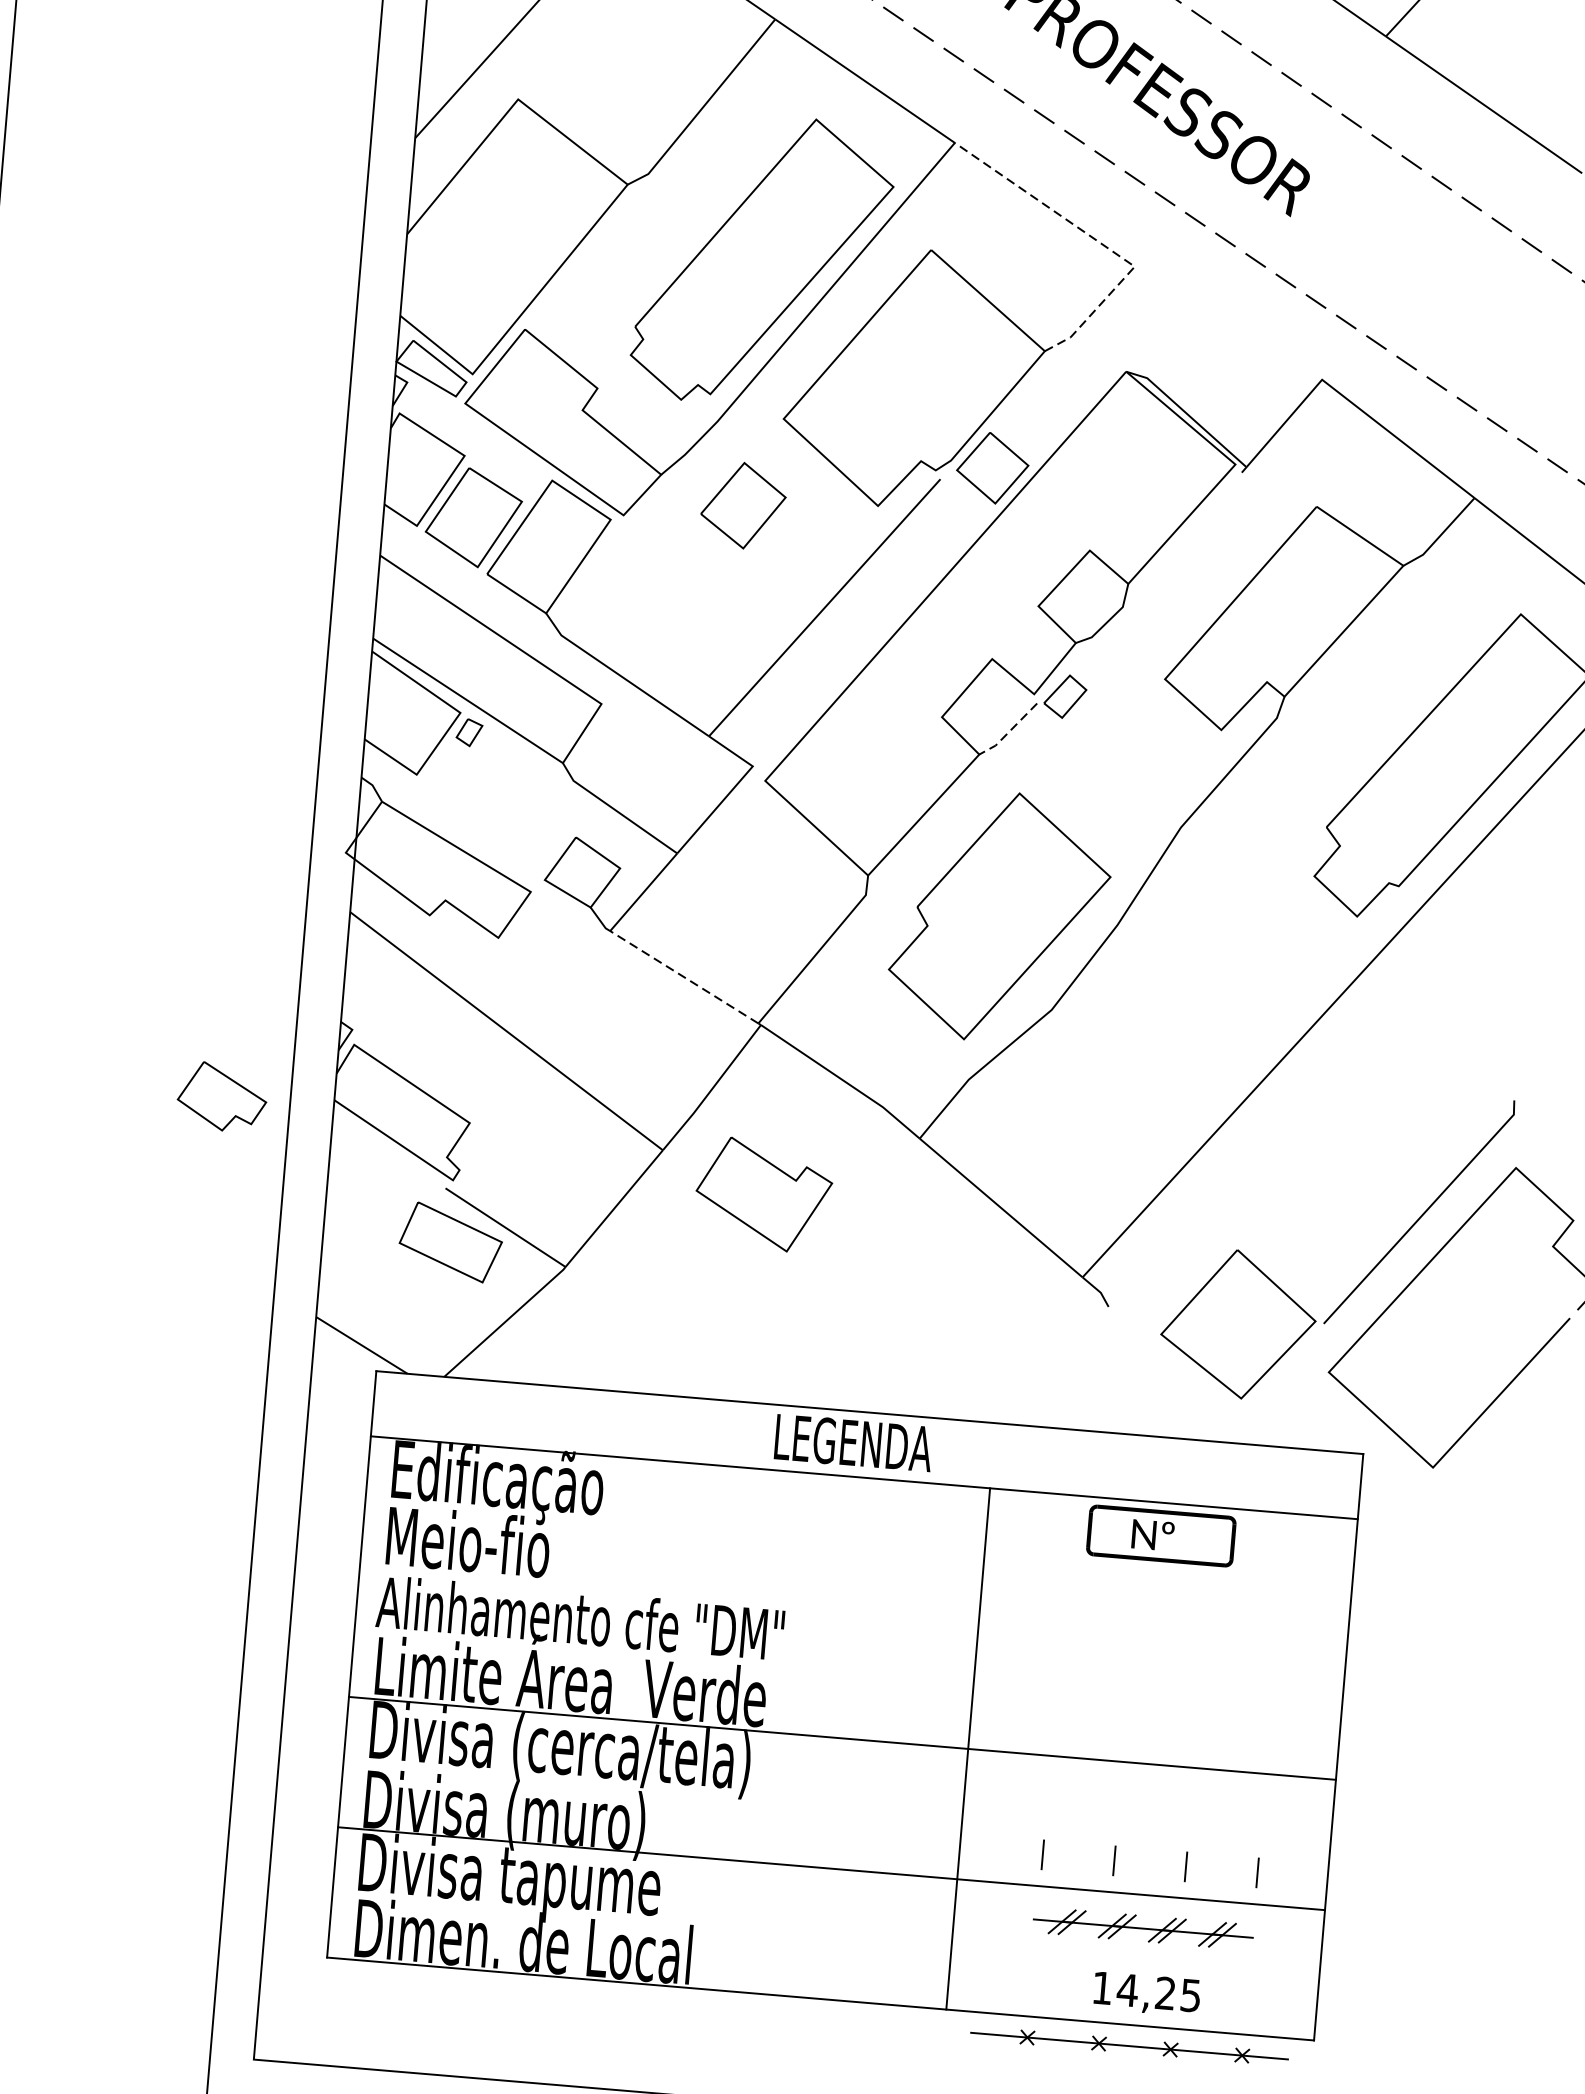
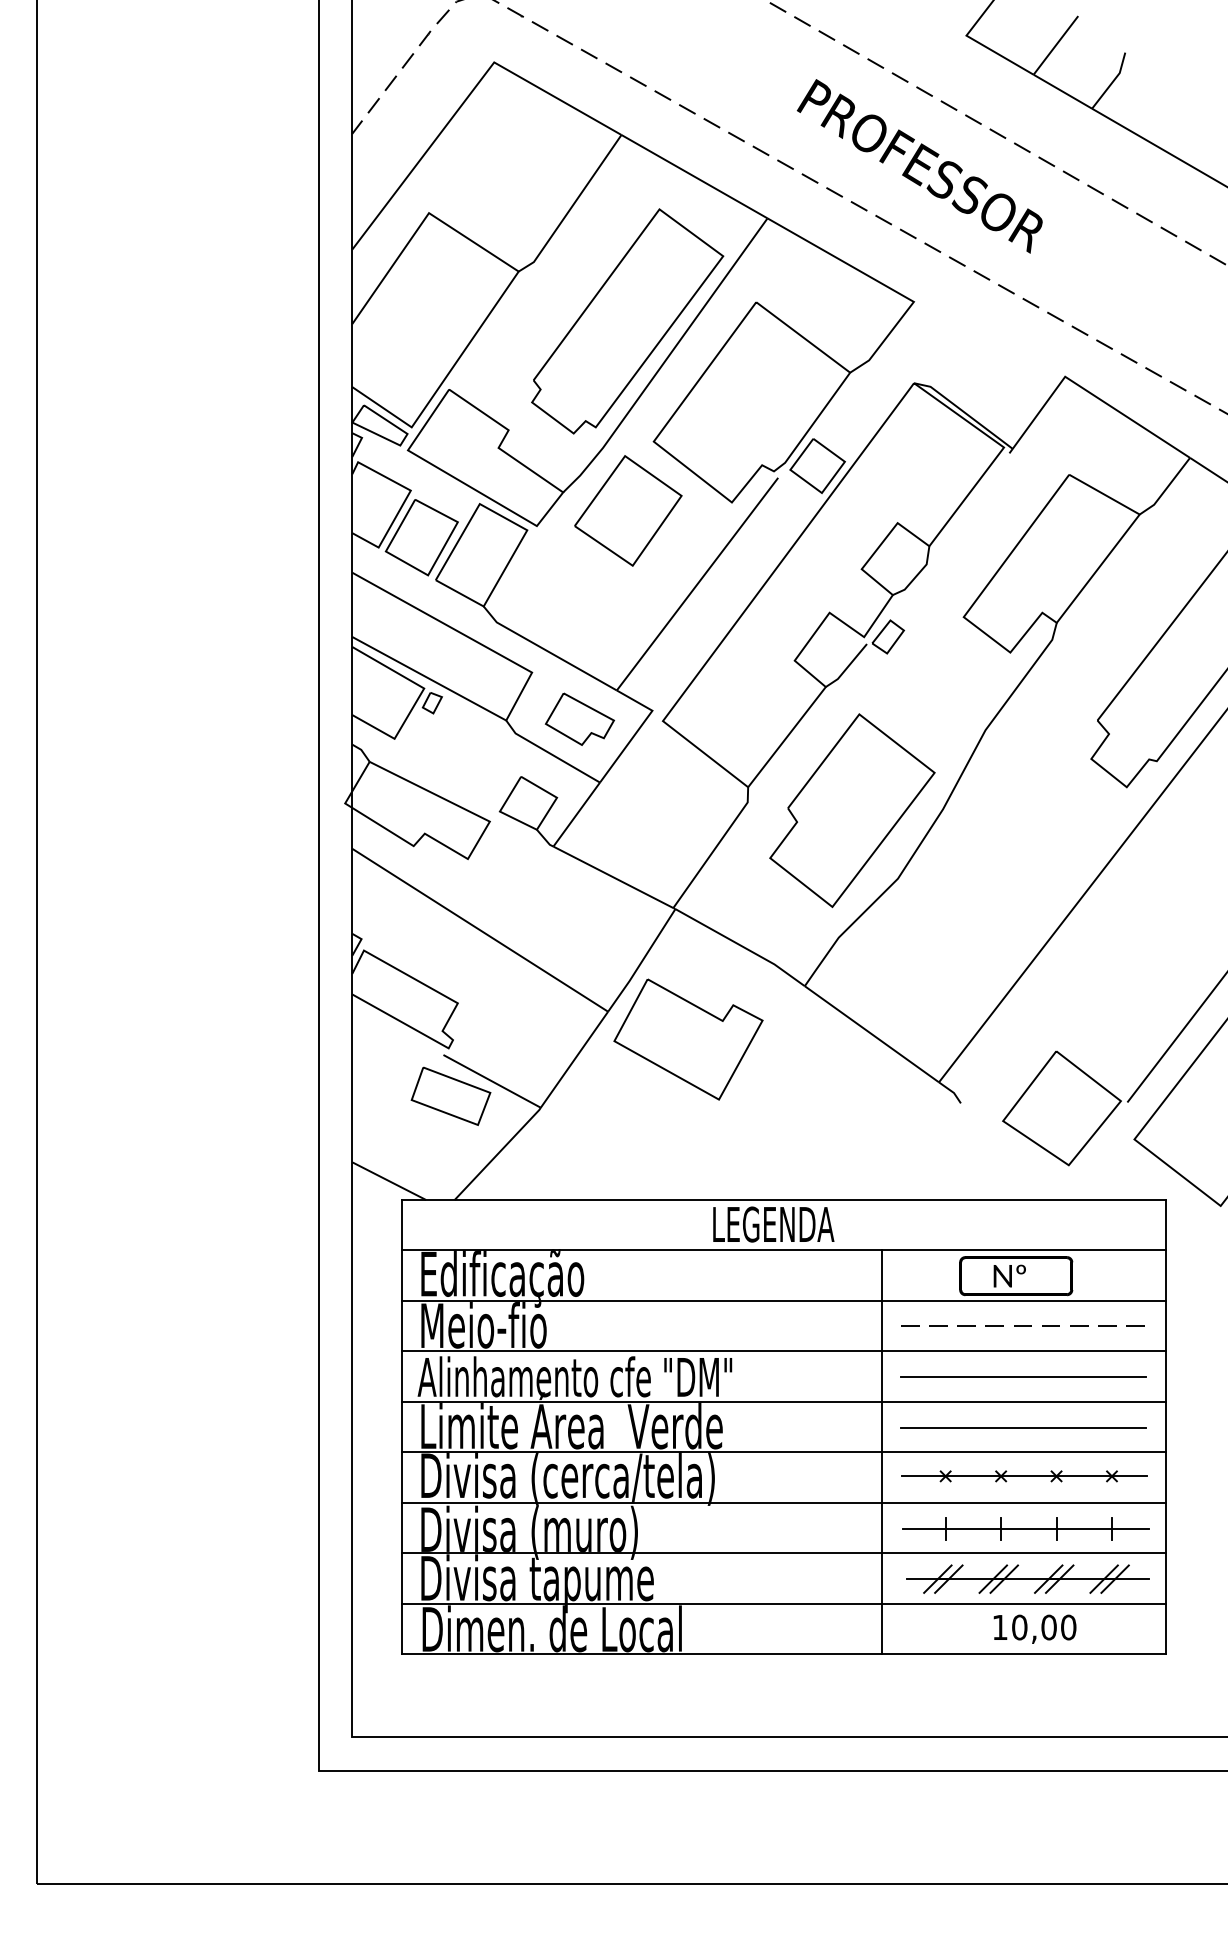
line: (1097, 240) -> (883, 284), dashed -> solid
part: (743, 505) -> (628, 510), size x1.67
line: (1009, 731) -> (847, 667), dashed -> solid
line: (683, 977) -> (612, 877), dashed -> solid
part: (221, 1096) -> (579, 718), moved
part: (763, 1194) -> (688, 1039), size x1.43
line: (859, 1542) -> (784, 1300), added
line: (1164, 1600) -> (1022, 1325), added
line: (853, 1608) -> (784, 1351), added
line: (1159, 1667) -> (1023, 1377), added
line: (848, 1672) -> (784, 1401), added
line: (1154, 1732) -> (1023, 1427), added
line: (837, 1803) -> (784, 1502), added
line: (1145, 1862) -> (1025, 1528), added
part: (1143, 1927) -> (1027, 1578), size x1.43
line: (826, 1933) -> (784, 1603), added
text: (1158, 1992) -> (1043, 1627), 14,25 -> 10,00
part: (1129, 2046) -> (1024, 1476), moved

